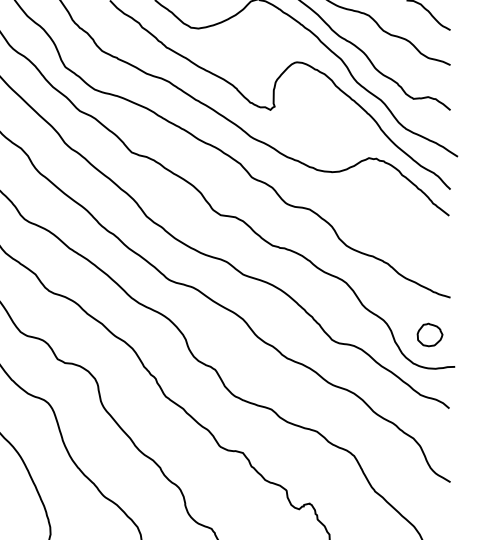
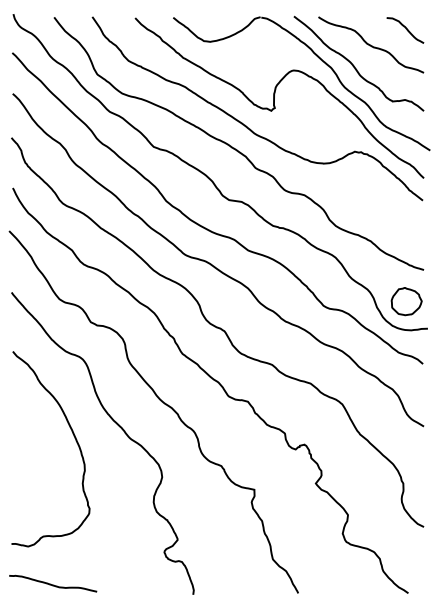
part: (429, 334) -> (406, 301), size x1.43

